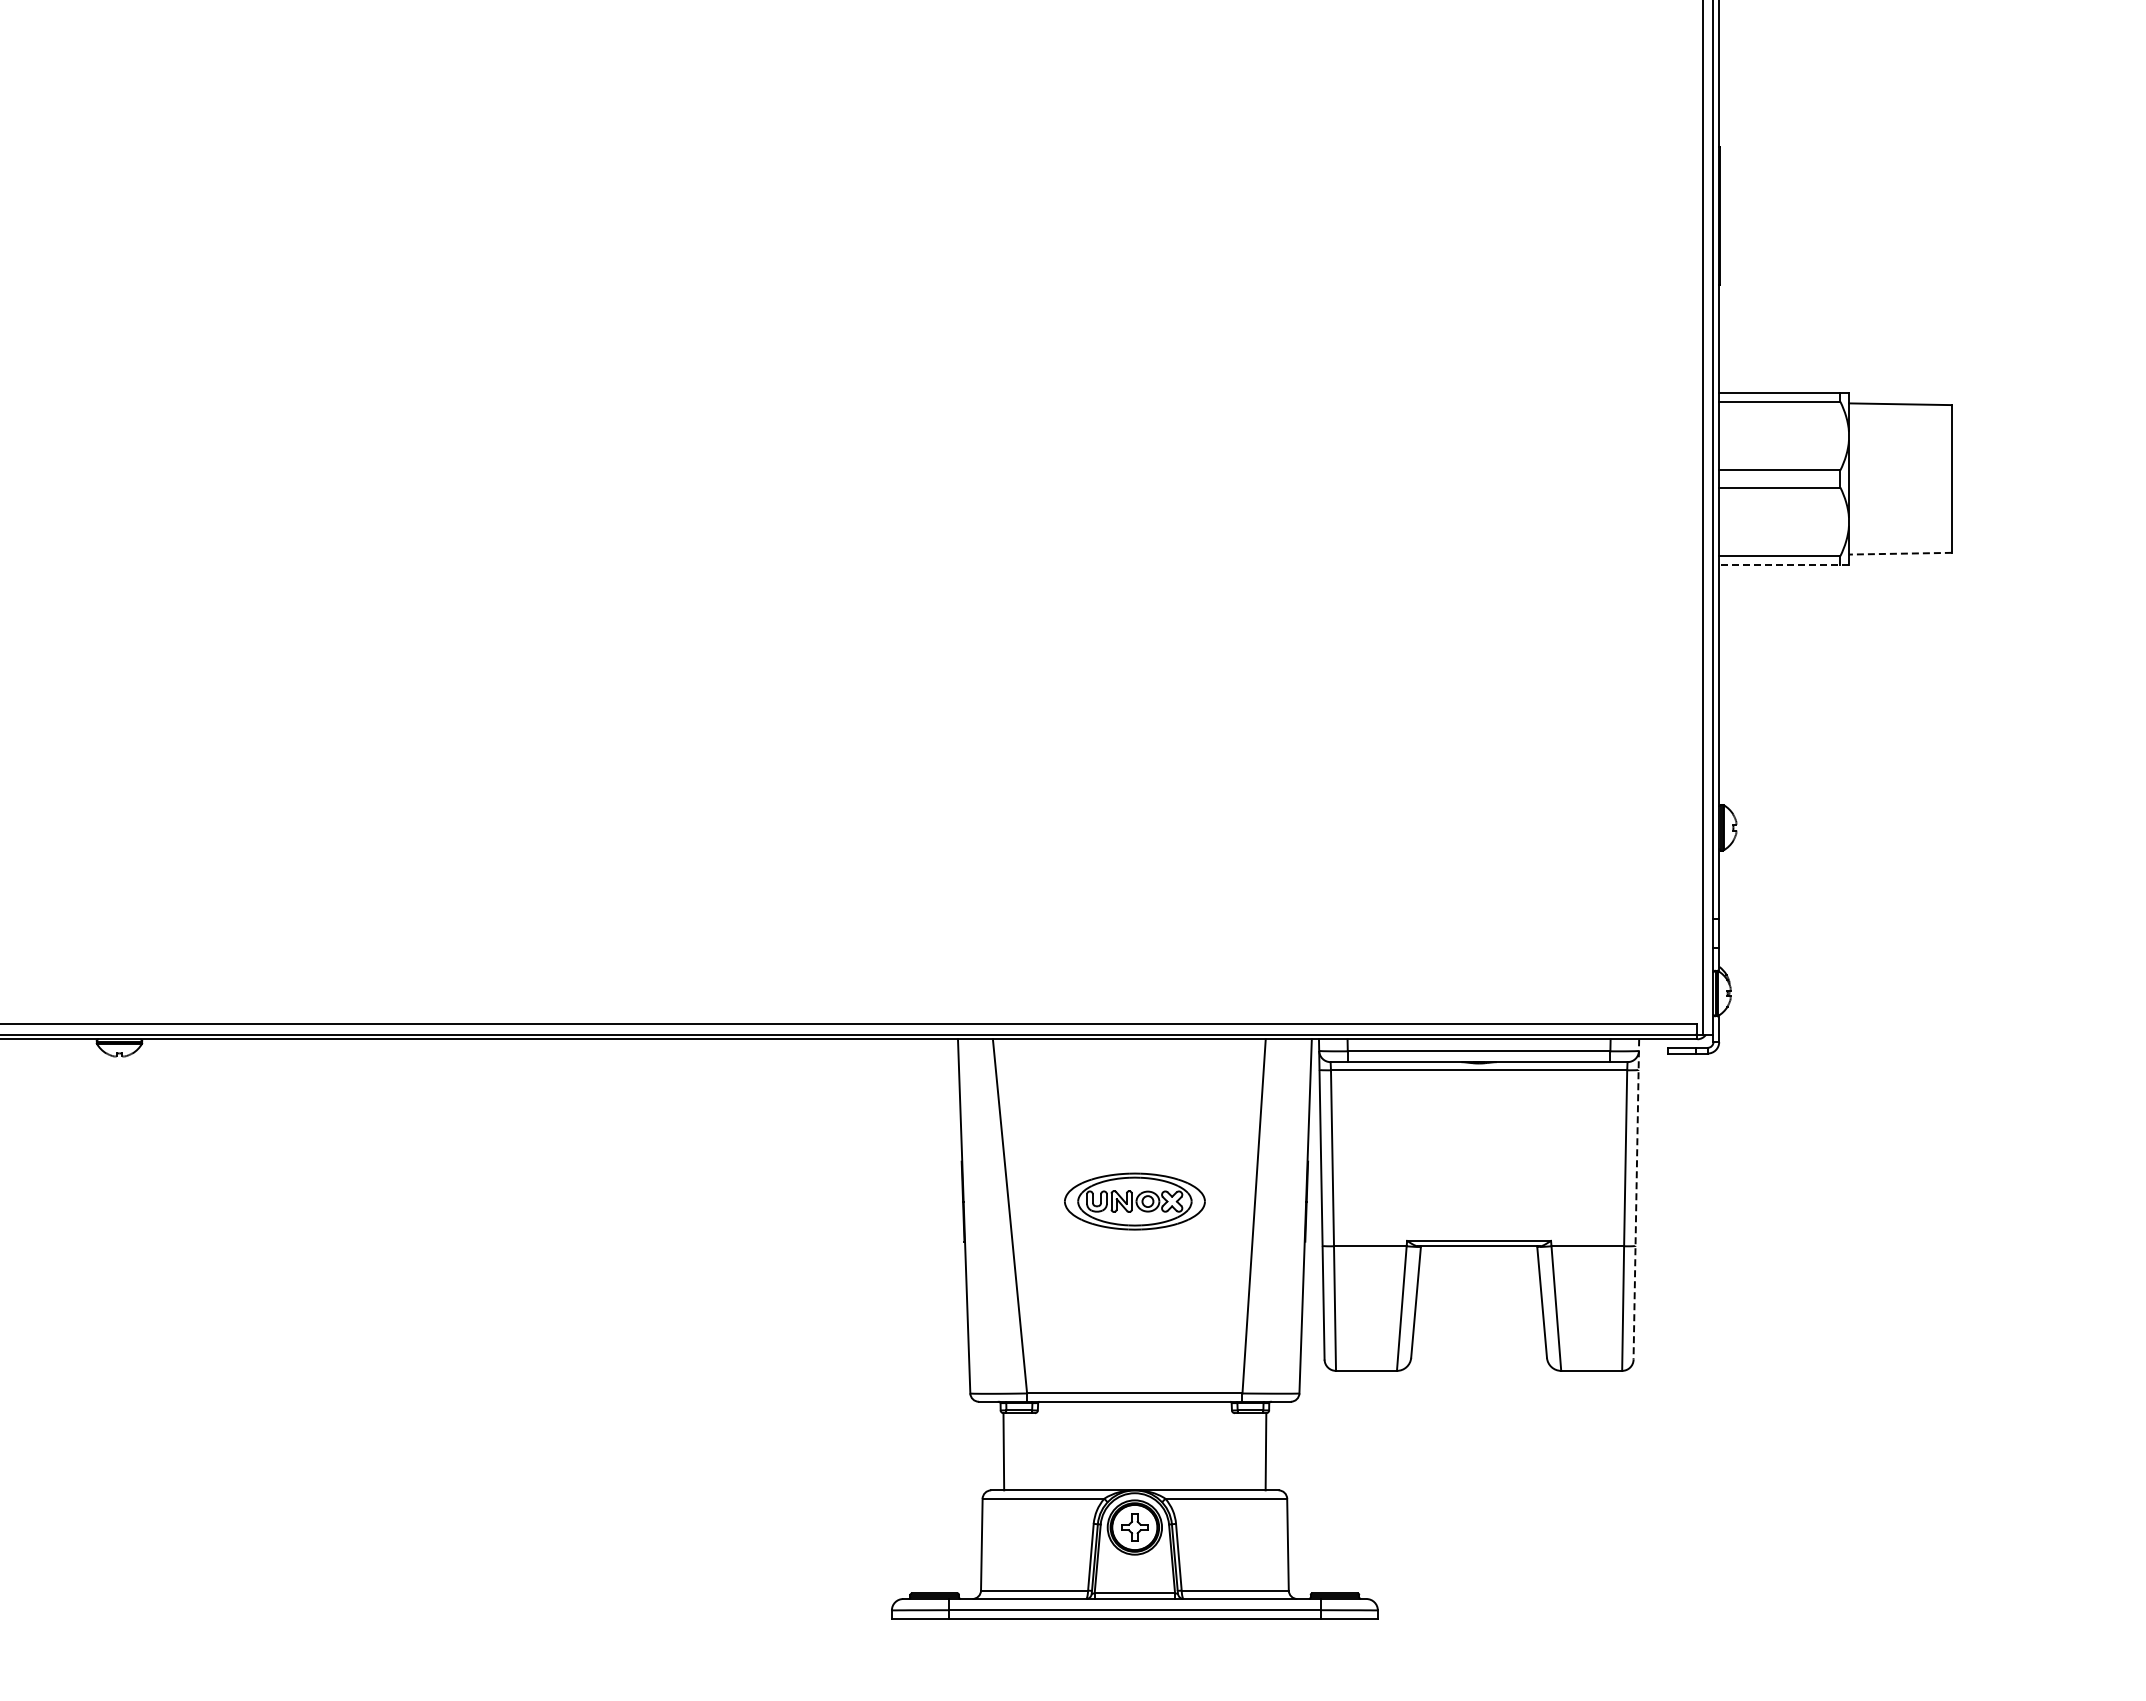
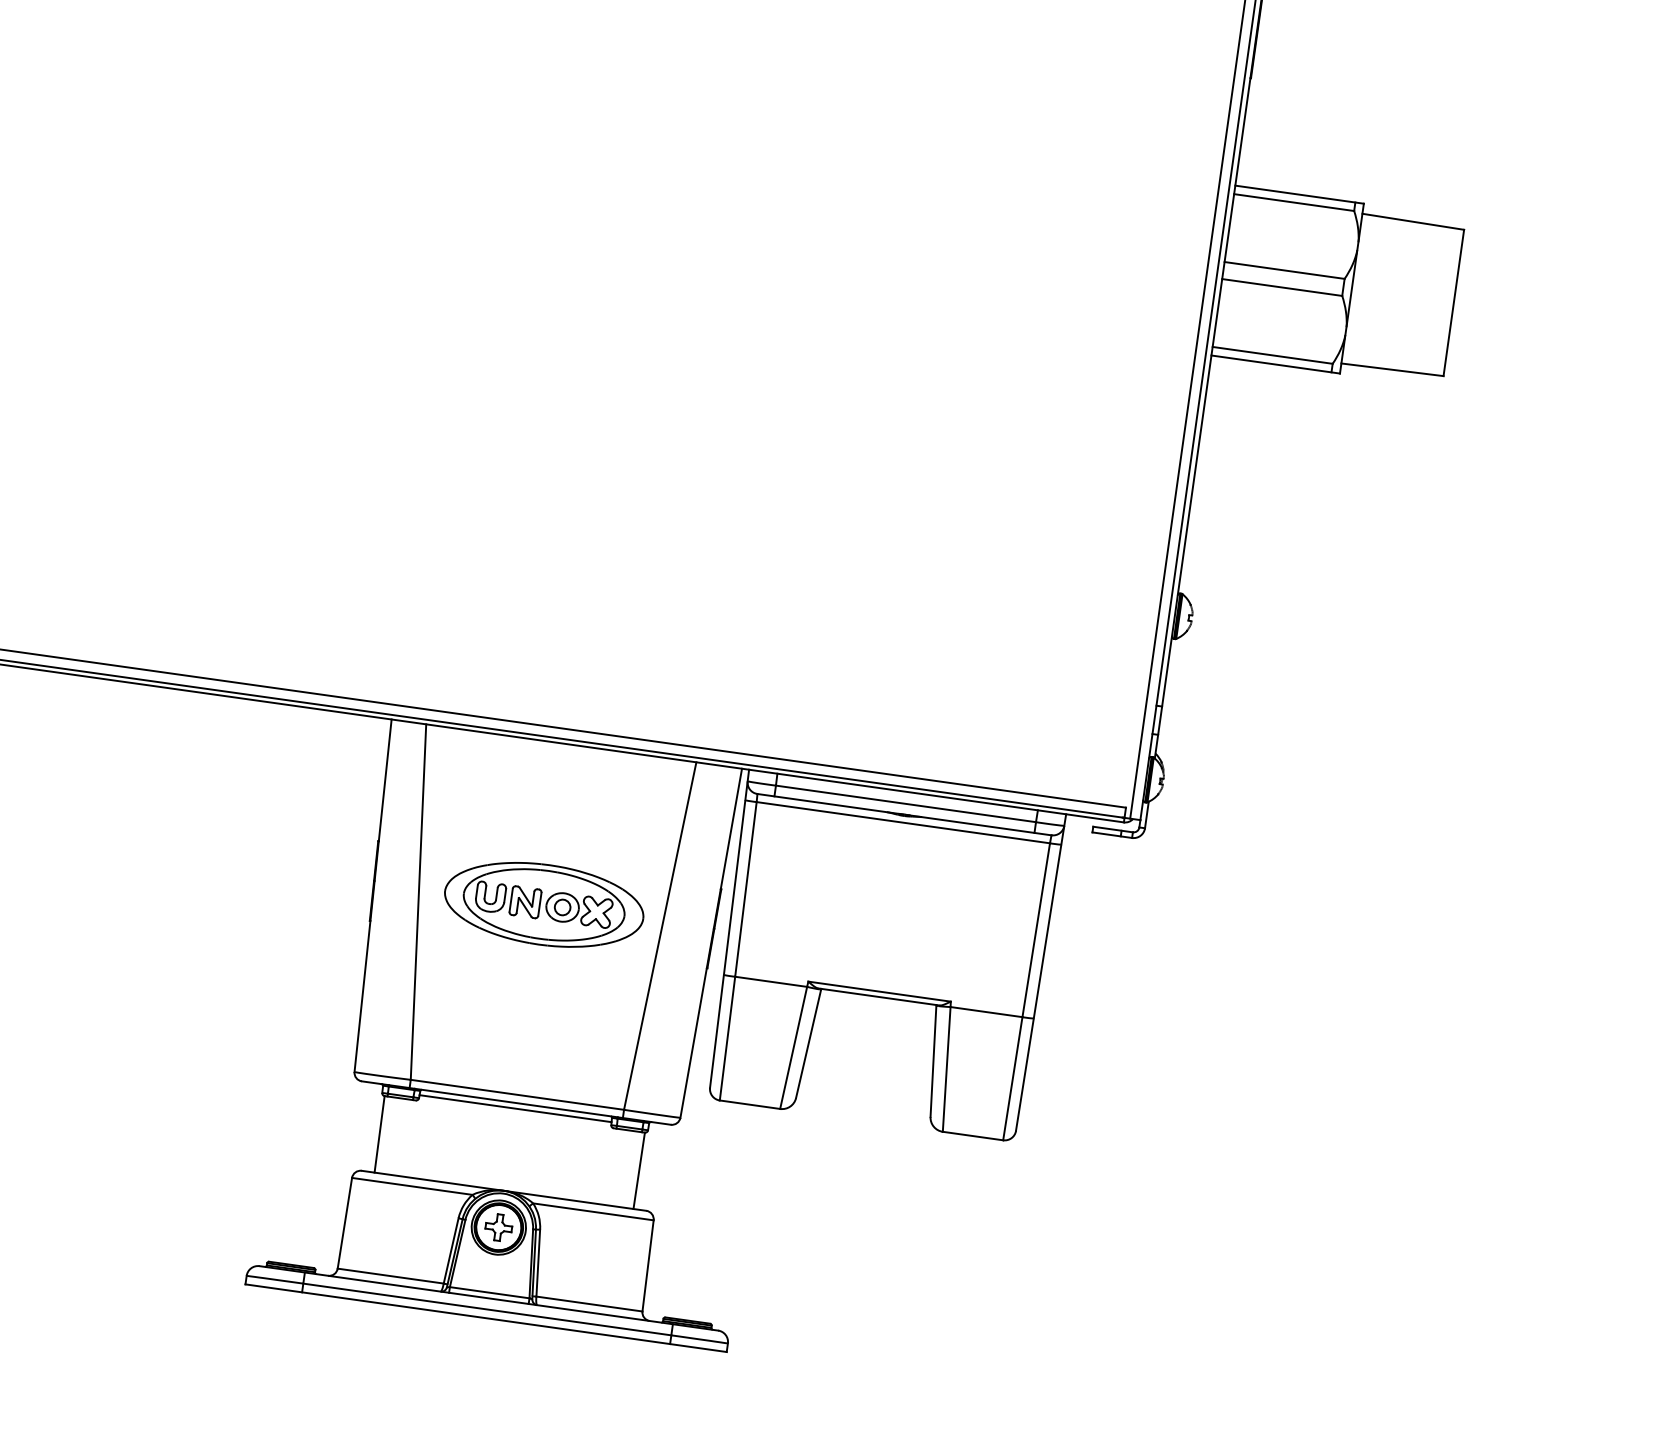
line: (1899, 553) -> (1391, 369), dashed -> solid
line: (1784, 564) -> (1276, 364), dashed -> solid
line: (1636, 1199) -> (1041, 972), dashed -> solid
part: (1134, 1201) -> (543, 904), size x1.43
line: (1134, 1407) -> (515, 1108), added

